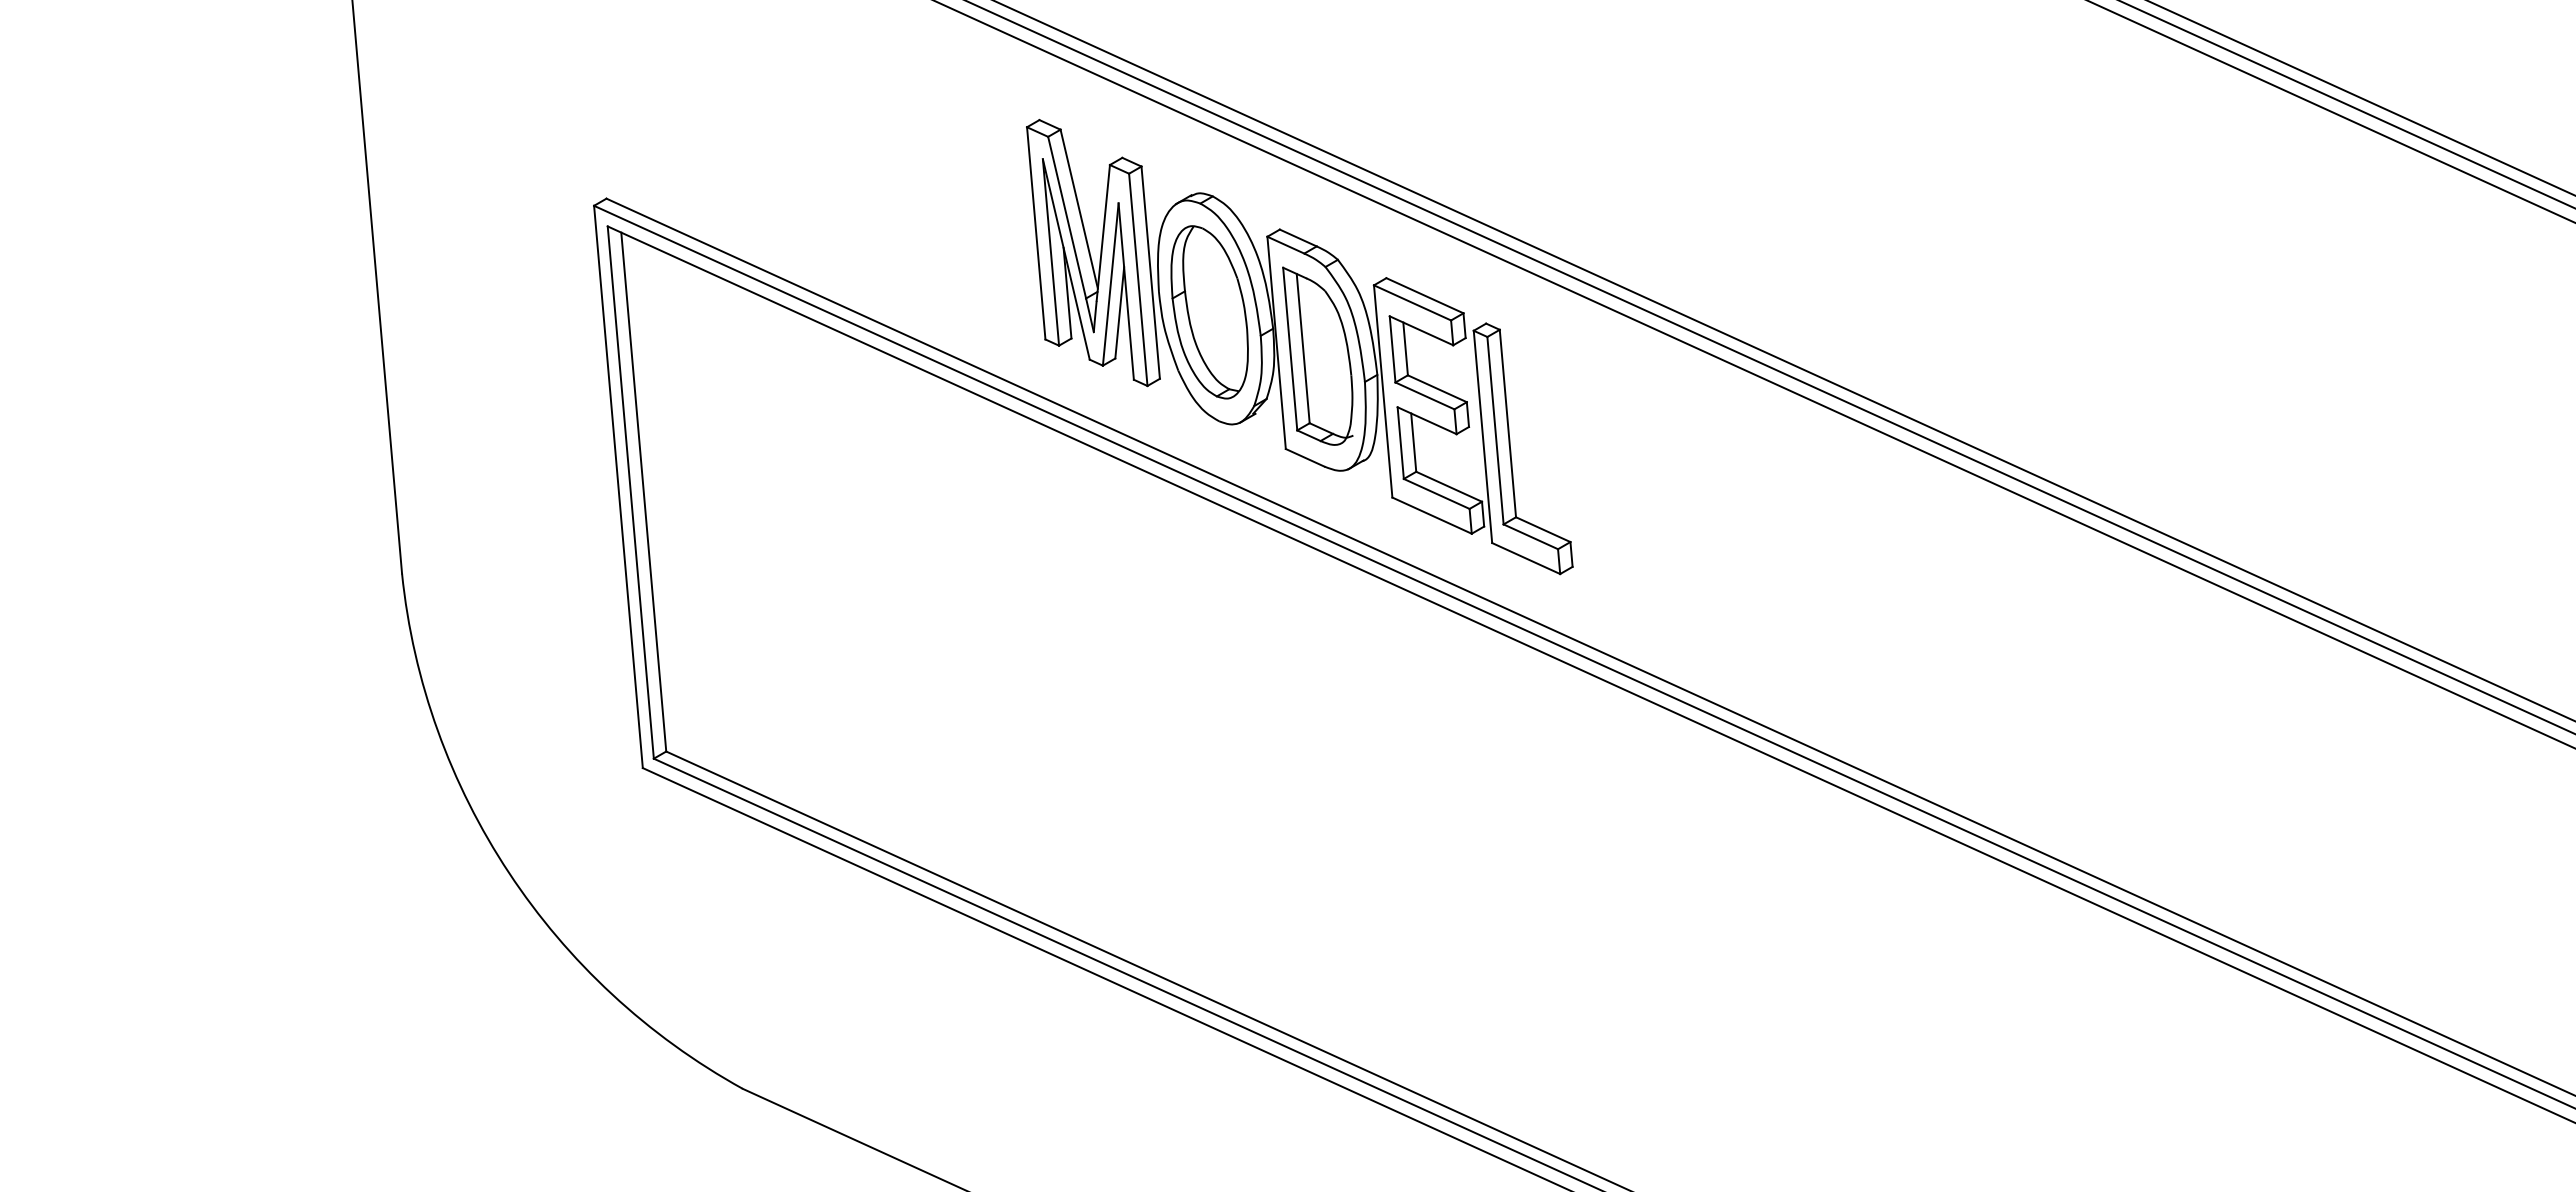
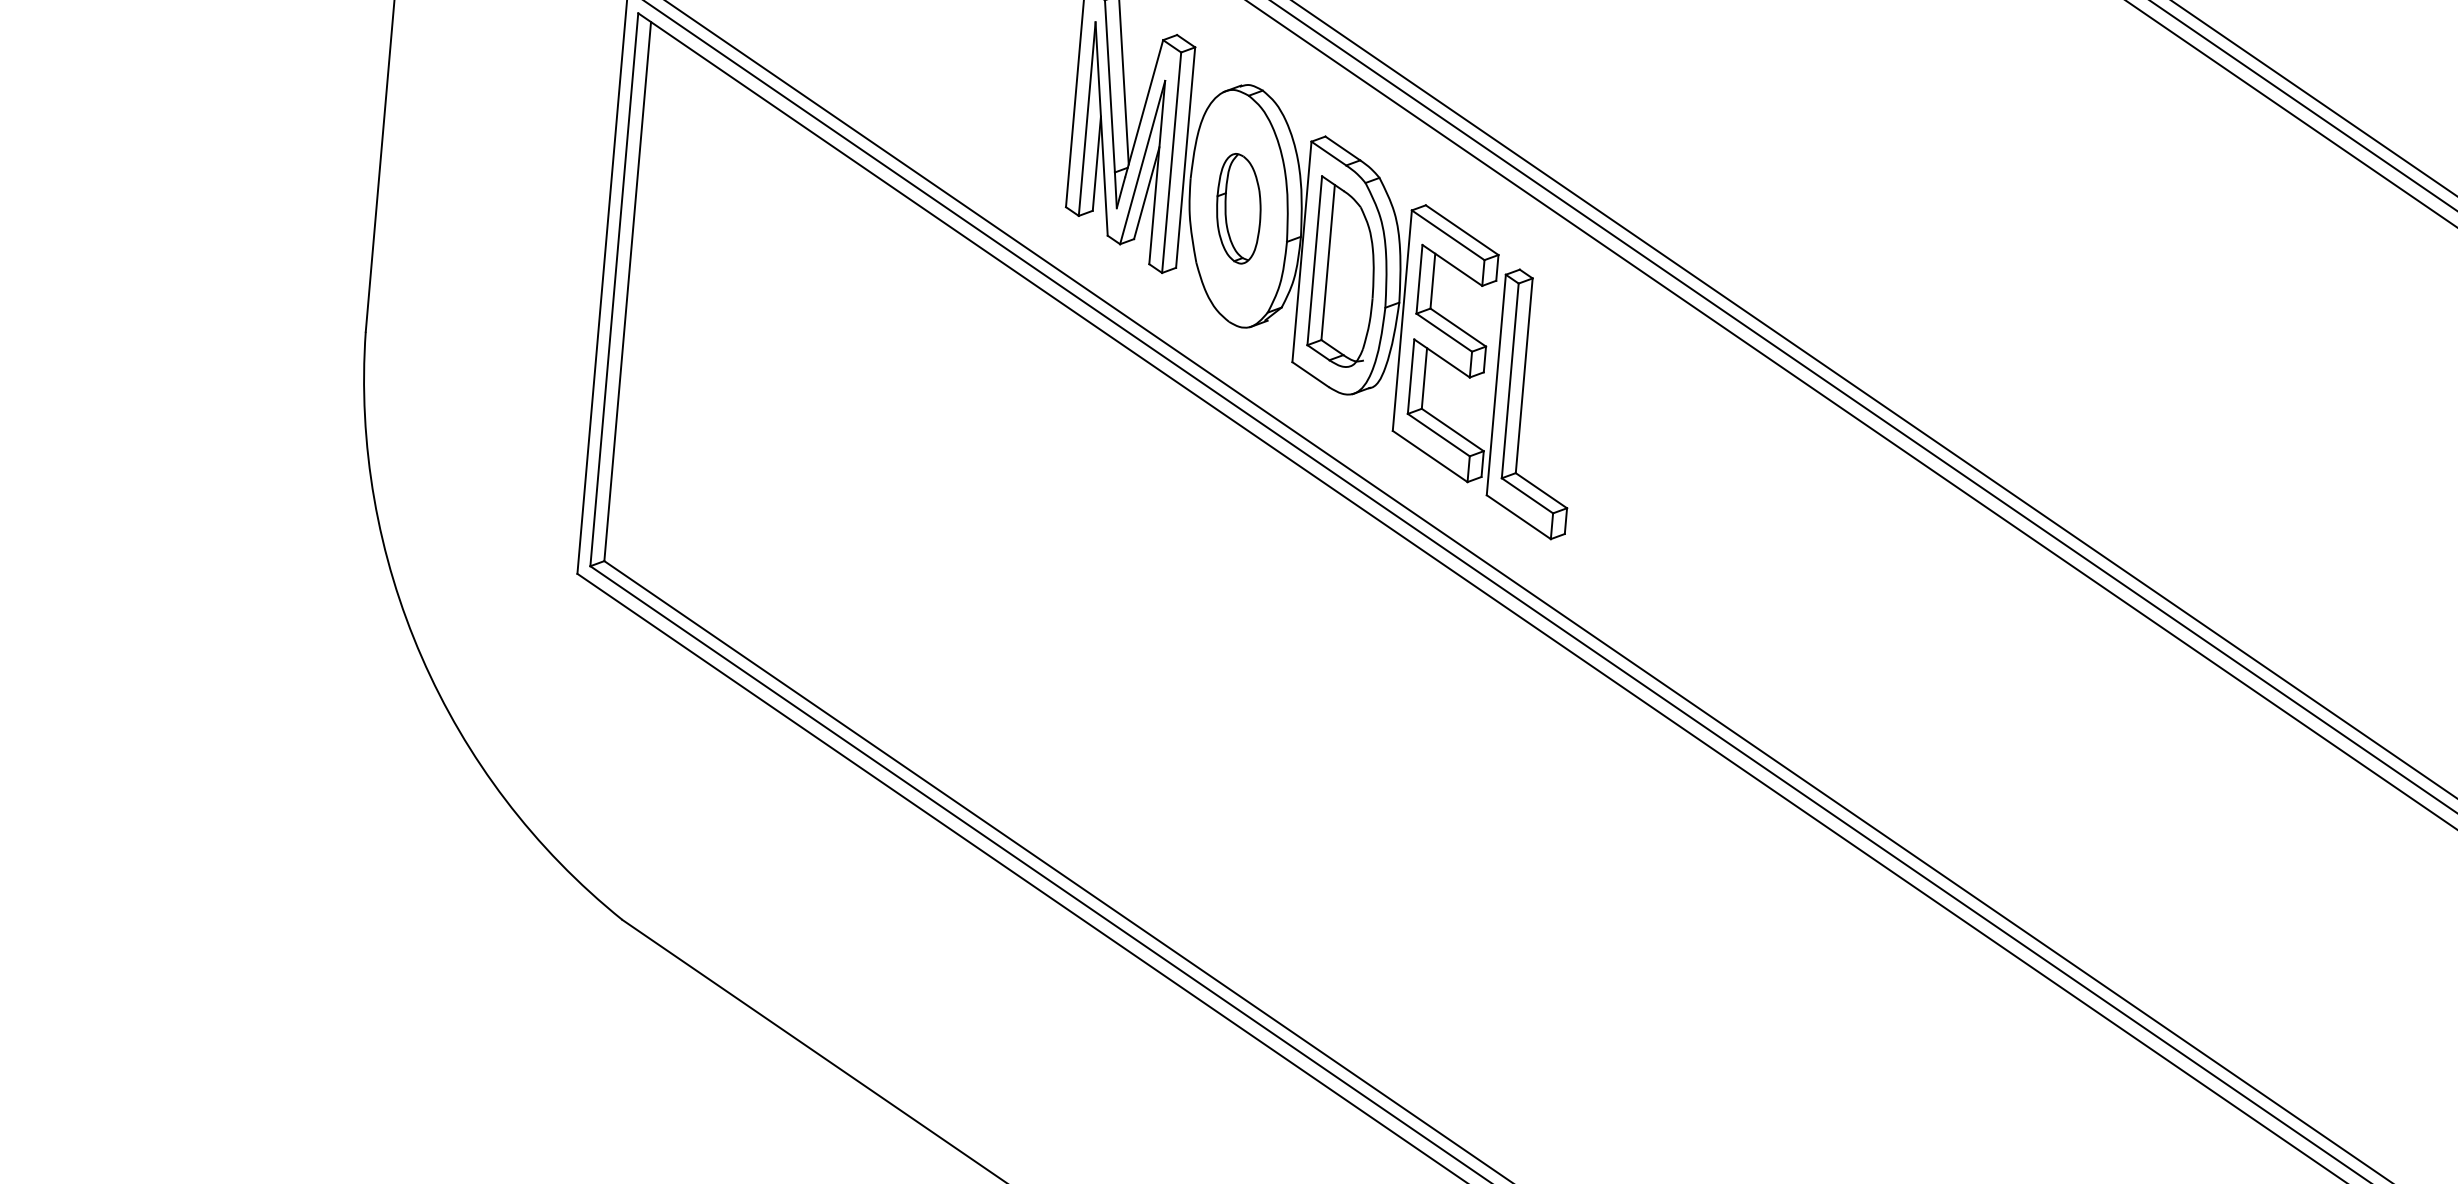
part: (1209, 312) -> (1238, 208), size x0.6

